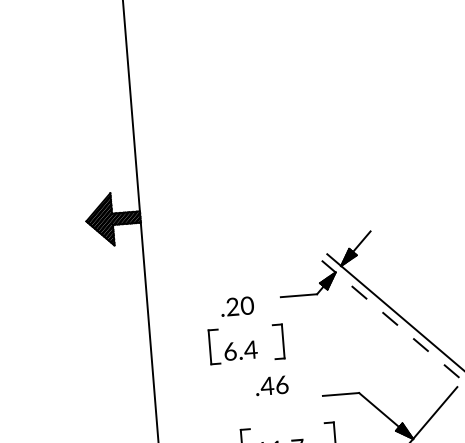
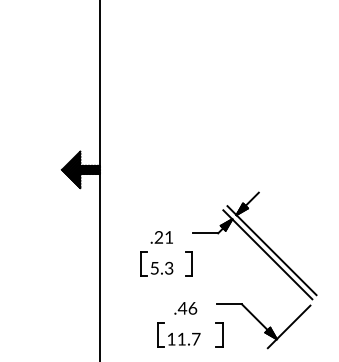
text: (246, 305) -> (168, 237), .20 -> .21
line: (390, 318) -> (267, 254), dashed -> solid
text: (239, 349) -> (161, 267), 6.4 -> 5.3
text: (271, 385) -> (185, 308), moved

